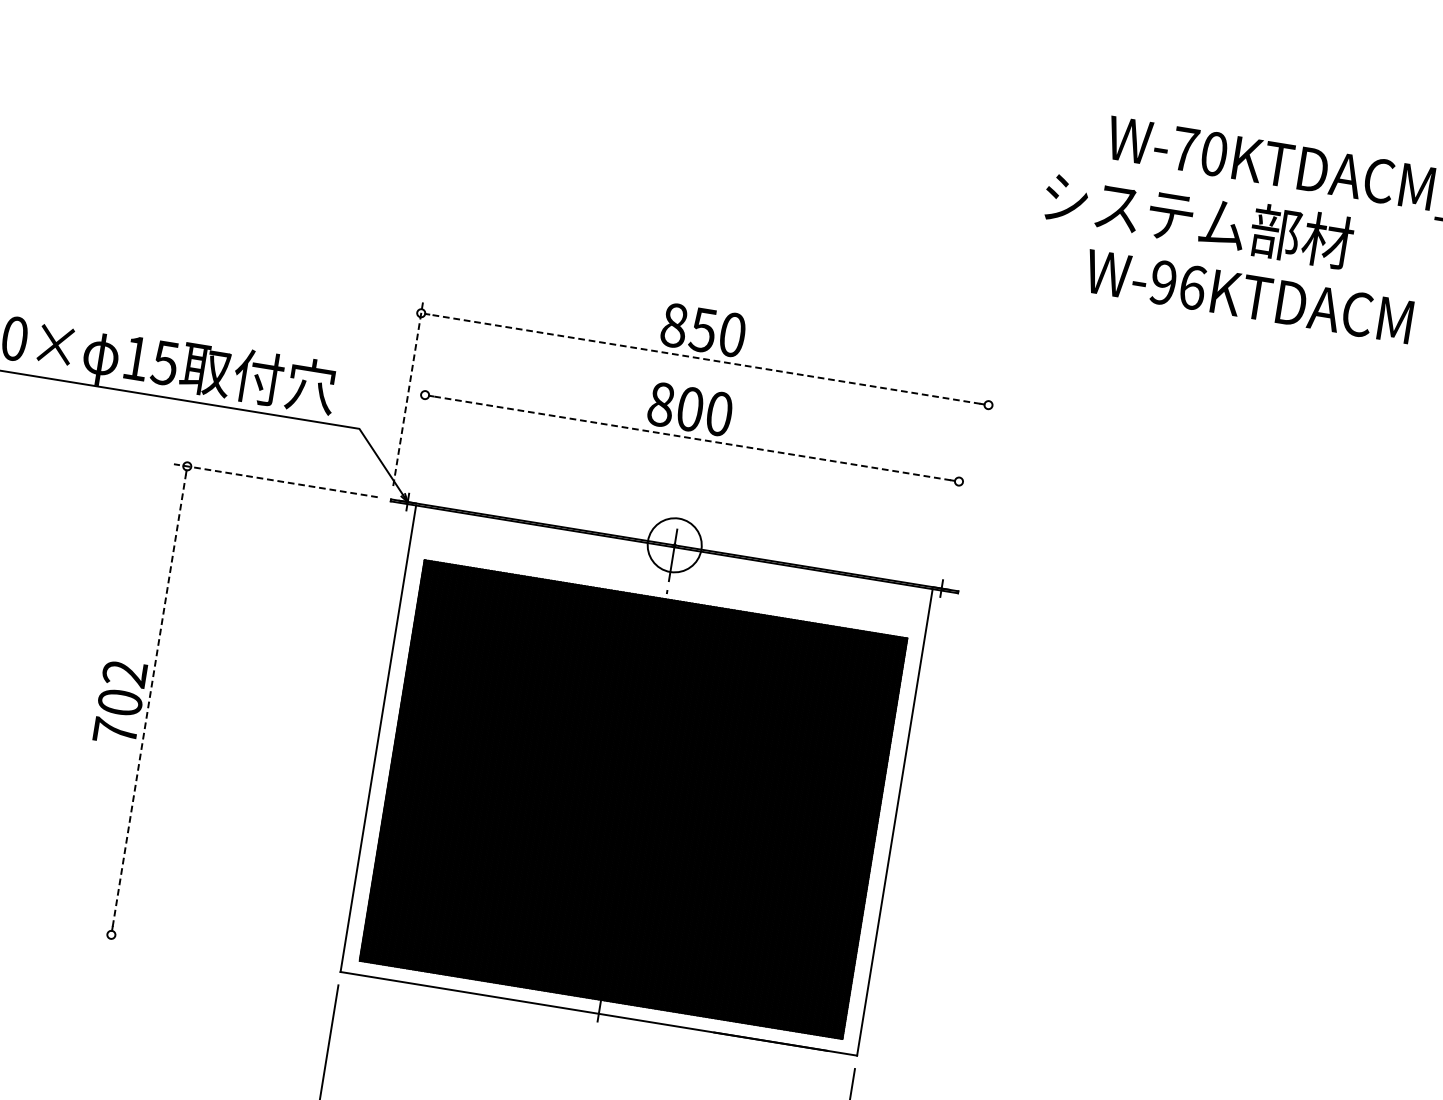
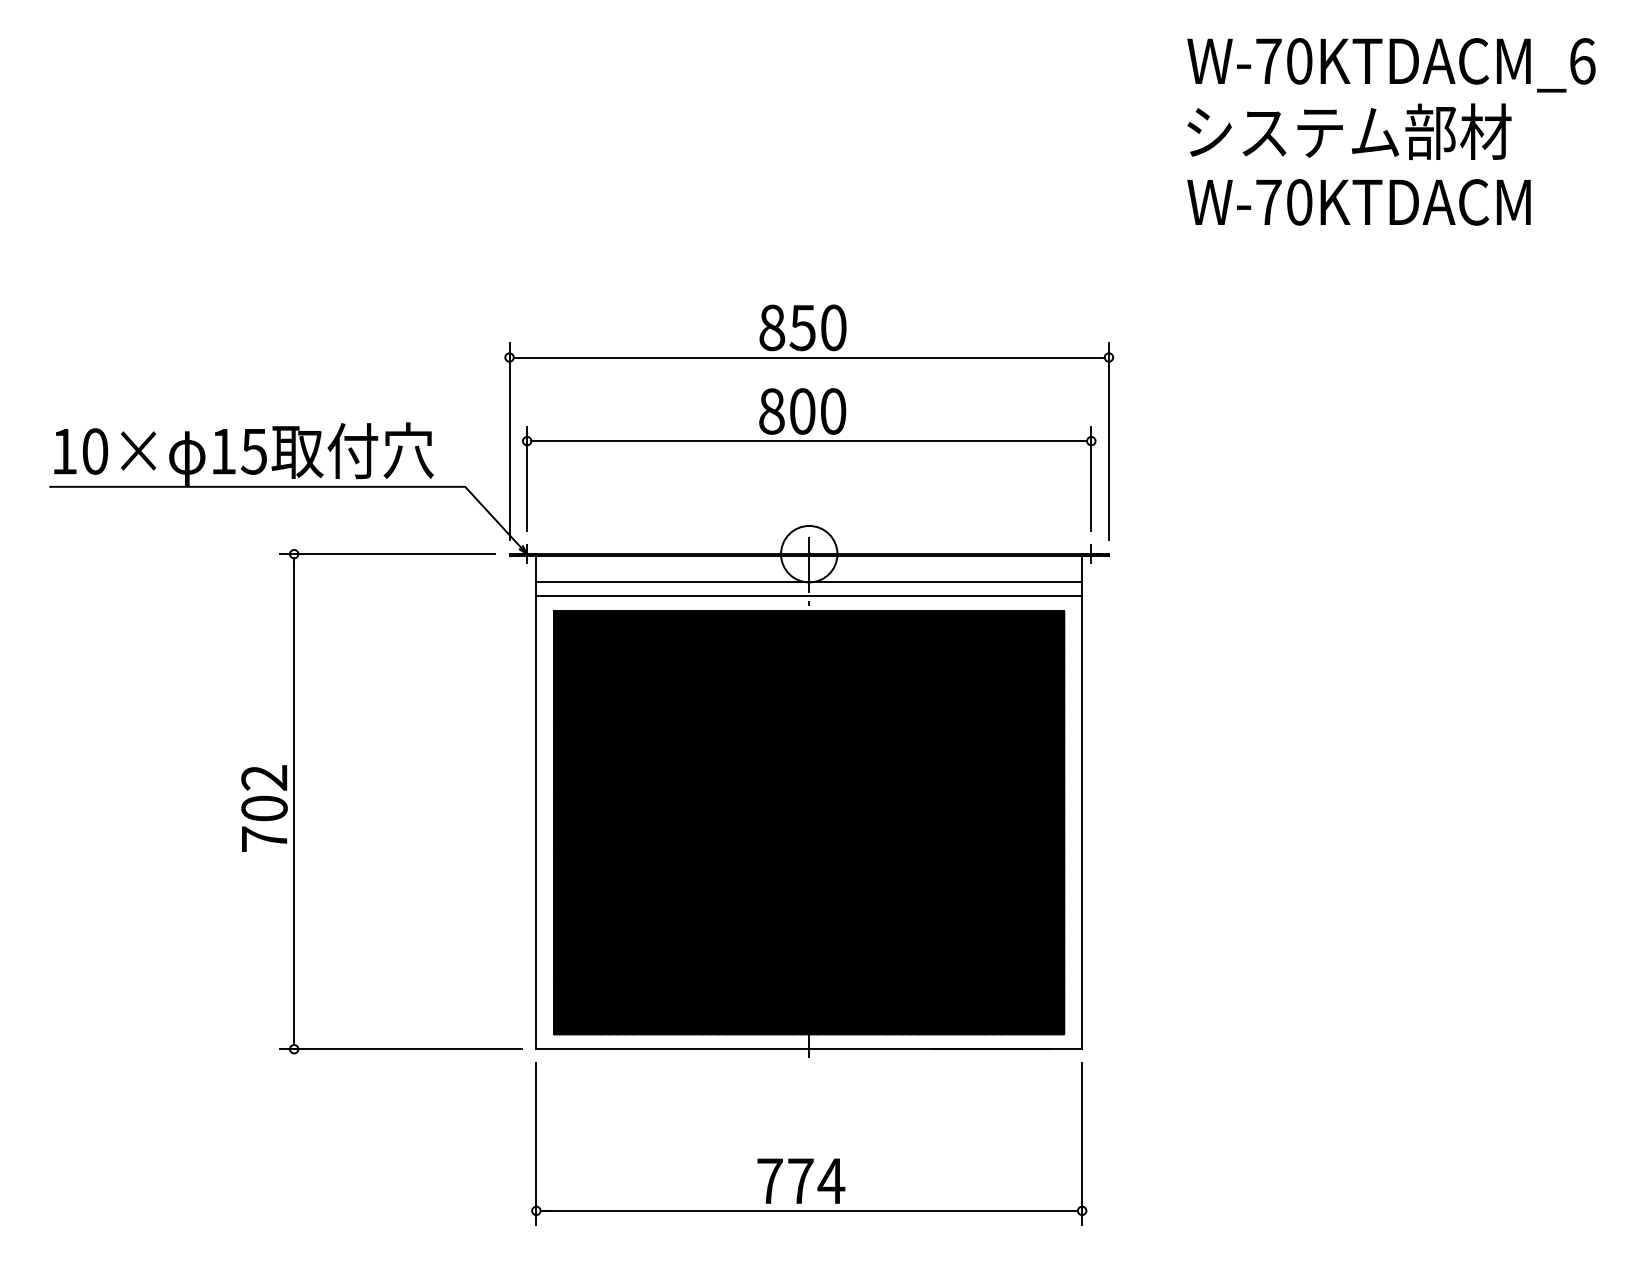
text: (1198, 219) -> (1349, 131), moved
text: (1178, 285) -> (1284, 202), W-96KTDACM -> W-70KTDACM
line: (704, 359) -> (808, 357), dashed -> solid
line: (408, 392) -> (509, 441), dashed -> solid
line: (419, 431) -> (527, 479), added
line: (692, 438) -> (809, 441), dashed -> solid
line: (275, 480) -> (387, 554), dashed -> solid
line: (975, 484) -> (1108, 441), added
line: (953, 517) -> (1091, 479), added
line: (670, 572) -> (809, 582), added
line: (668, 585) -> (809, 596), added
line: (149, 700) -> (294, 801), dashed -> solid
line: (212, 951) -> (401, 1049), added

